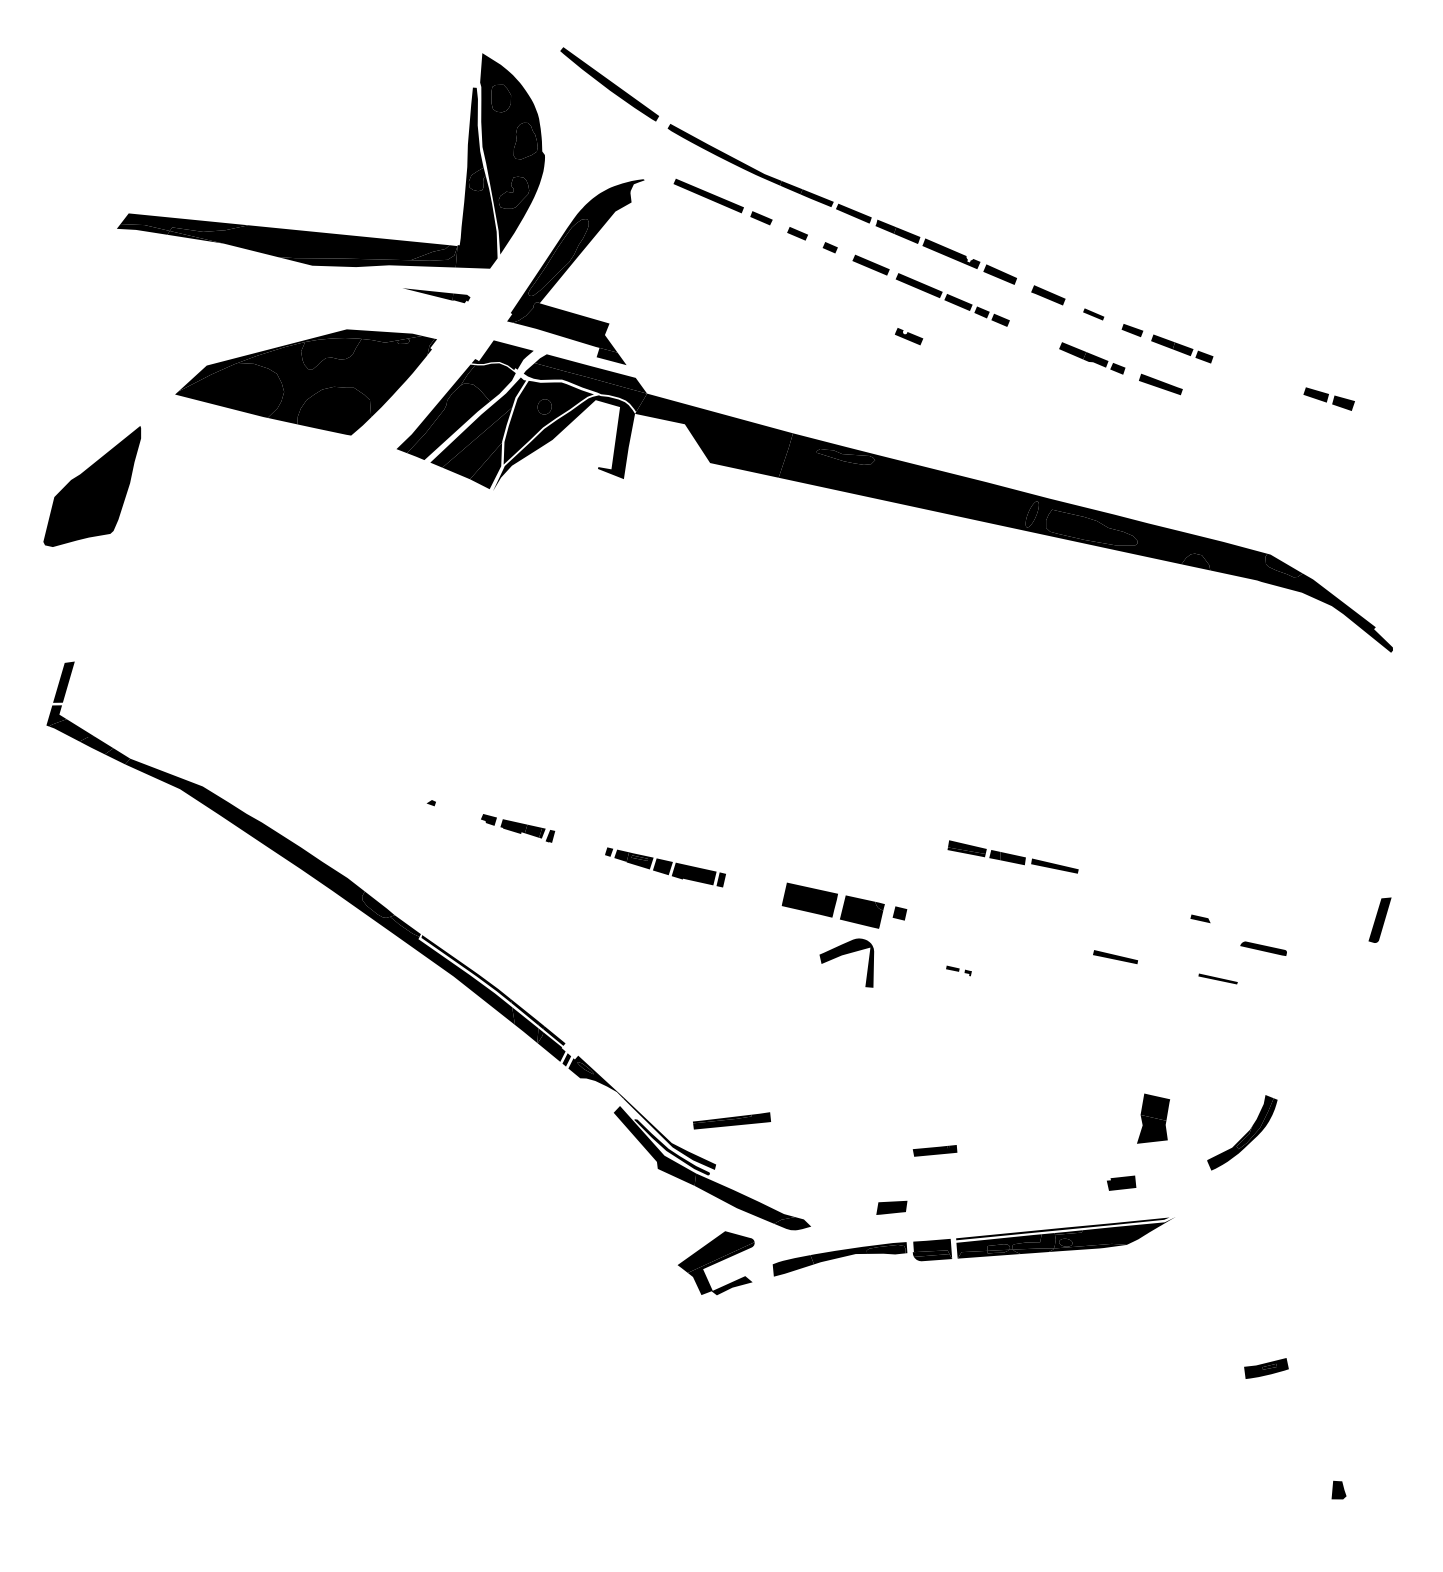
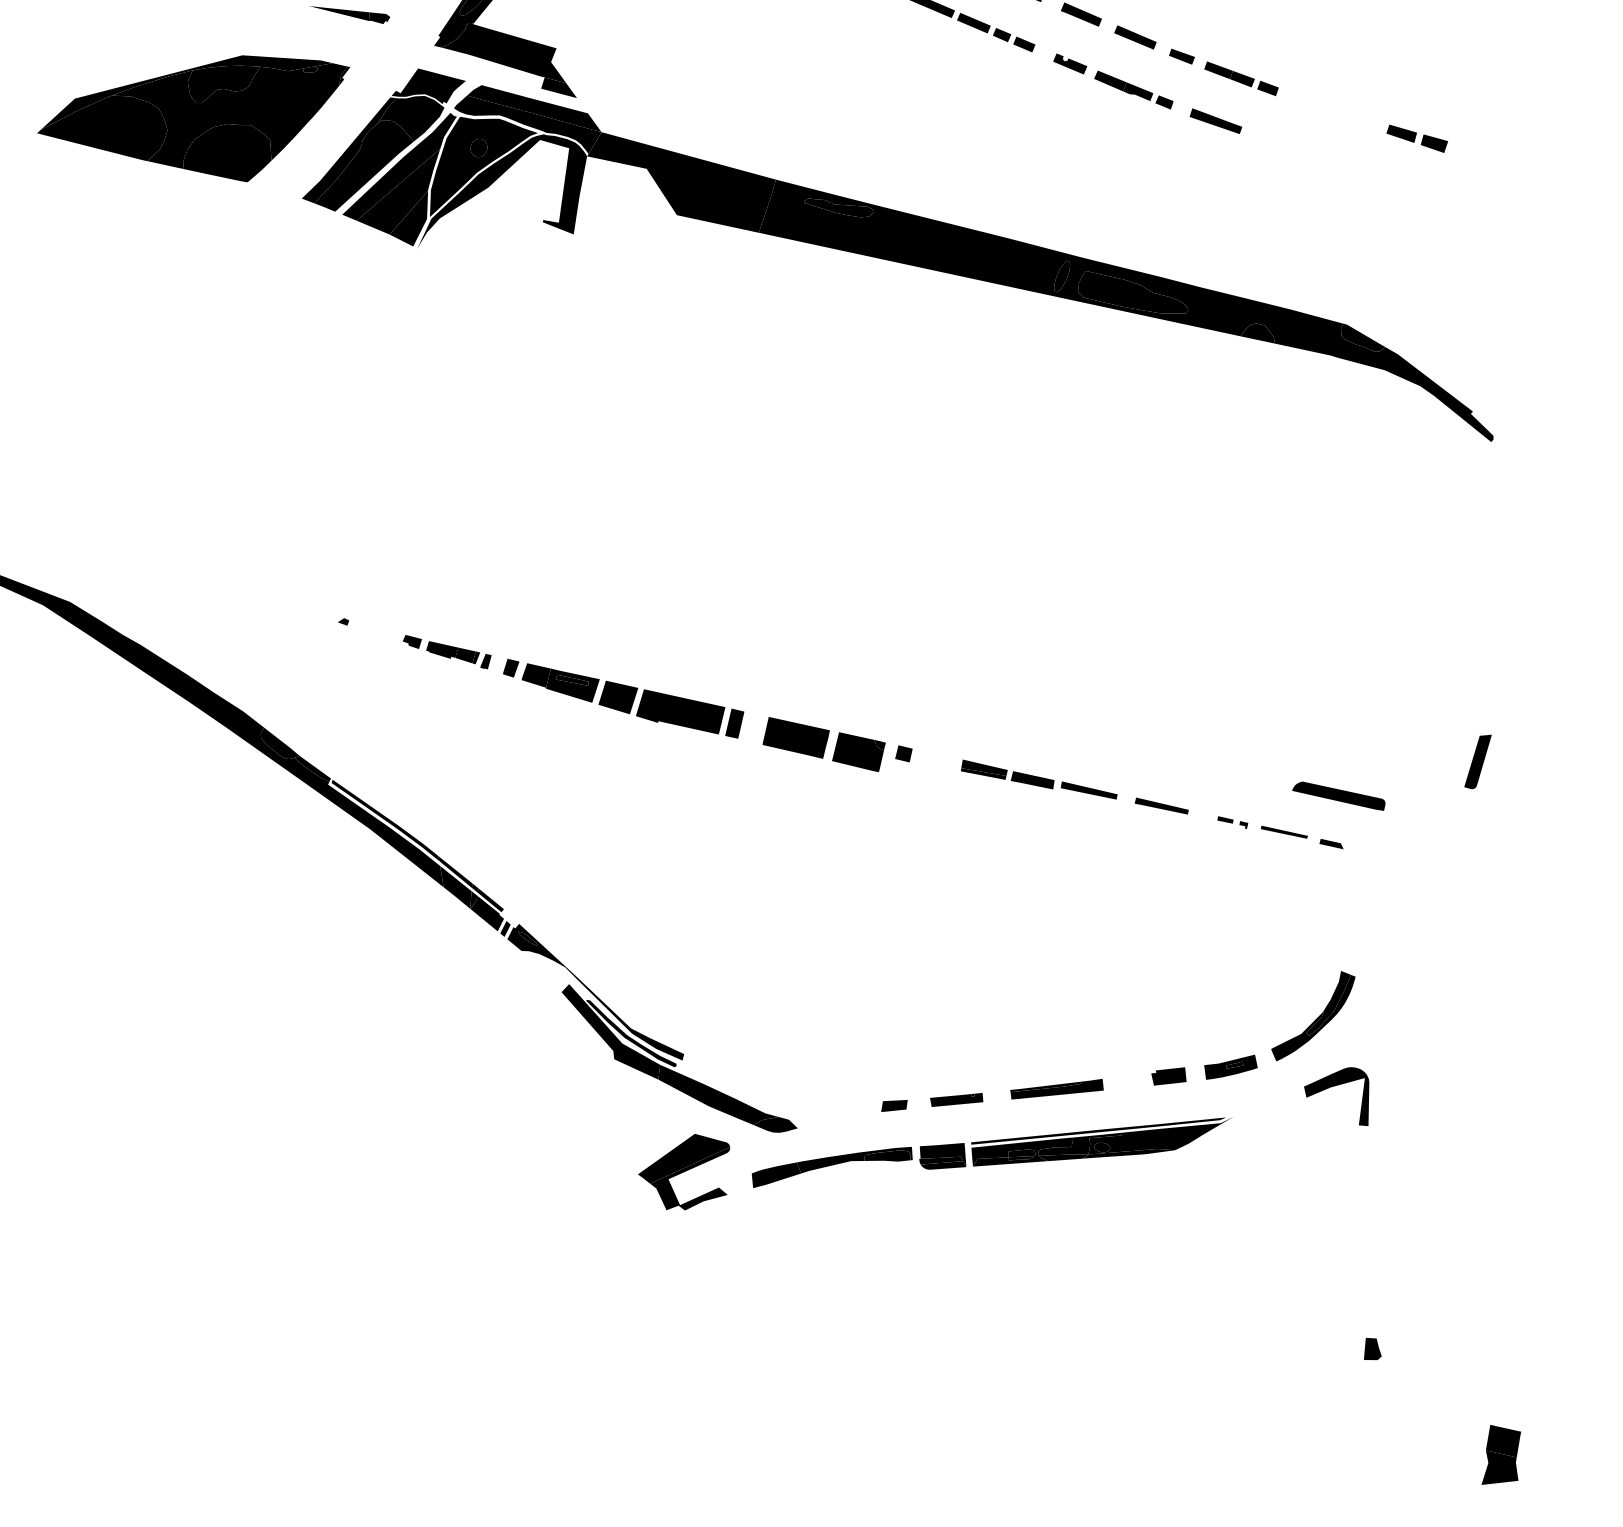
part: (1093, 314) -> (1135, 37), size x1.67
part: (909, 336) -> (1070, 63), moved
part: (1012, 856) -> (1038, 778), moved
part: (665, 867) -> (623, 698), size x1.67
part: (1200, 918) -> (1331, 843), moved
part: (1263, 948) -> (1338, 795), size x1.67
part: (846, 954) -> (1336, 1086), moved
part: (958, 970) -> (1232, 822), moved
part: (1153, 1118) -> (1501, 1454), moved
part: (731, 1120) -> (1056, 1088), moved
part: (934, 1150) -> (955, 1099), moved
part: (892, 1207) -> (894, 1105), size x0.71
part: (1266, 1368) -> (1231, 1067), moved
part: (1338, 1489) -> (1372, 1348), moved

